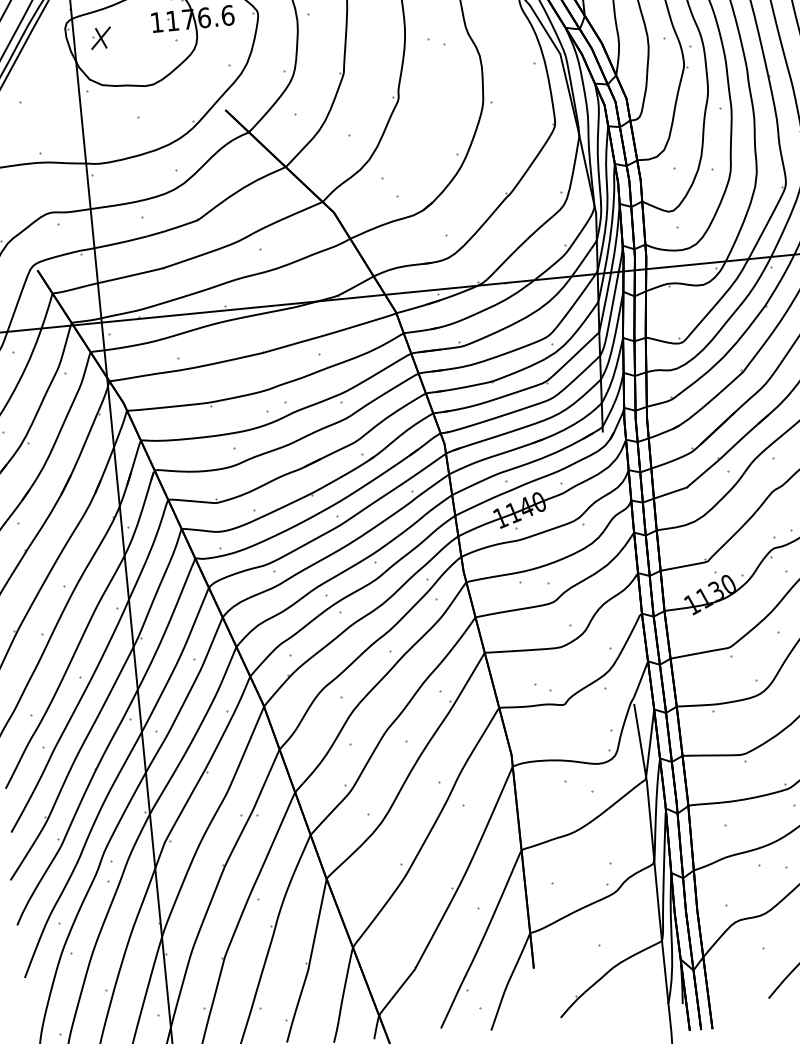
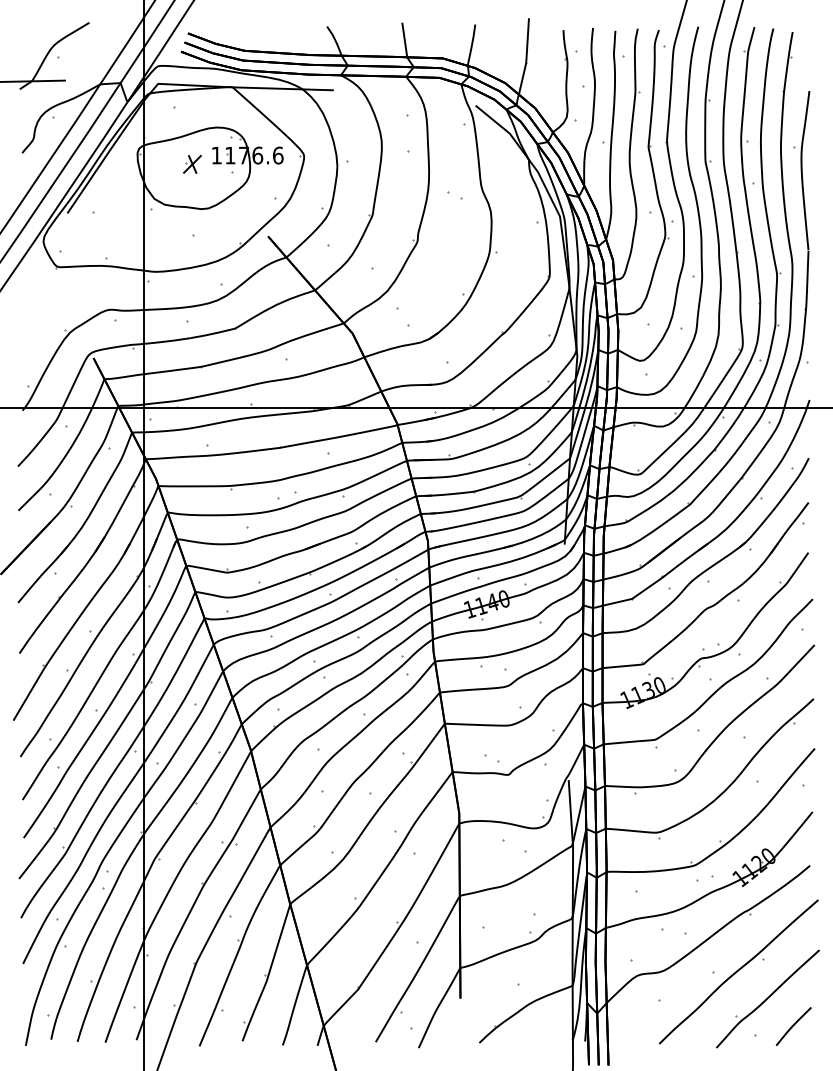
part: (101, 38) -> (192, 164), moved

